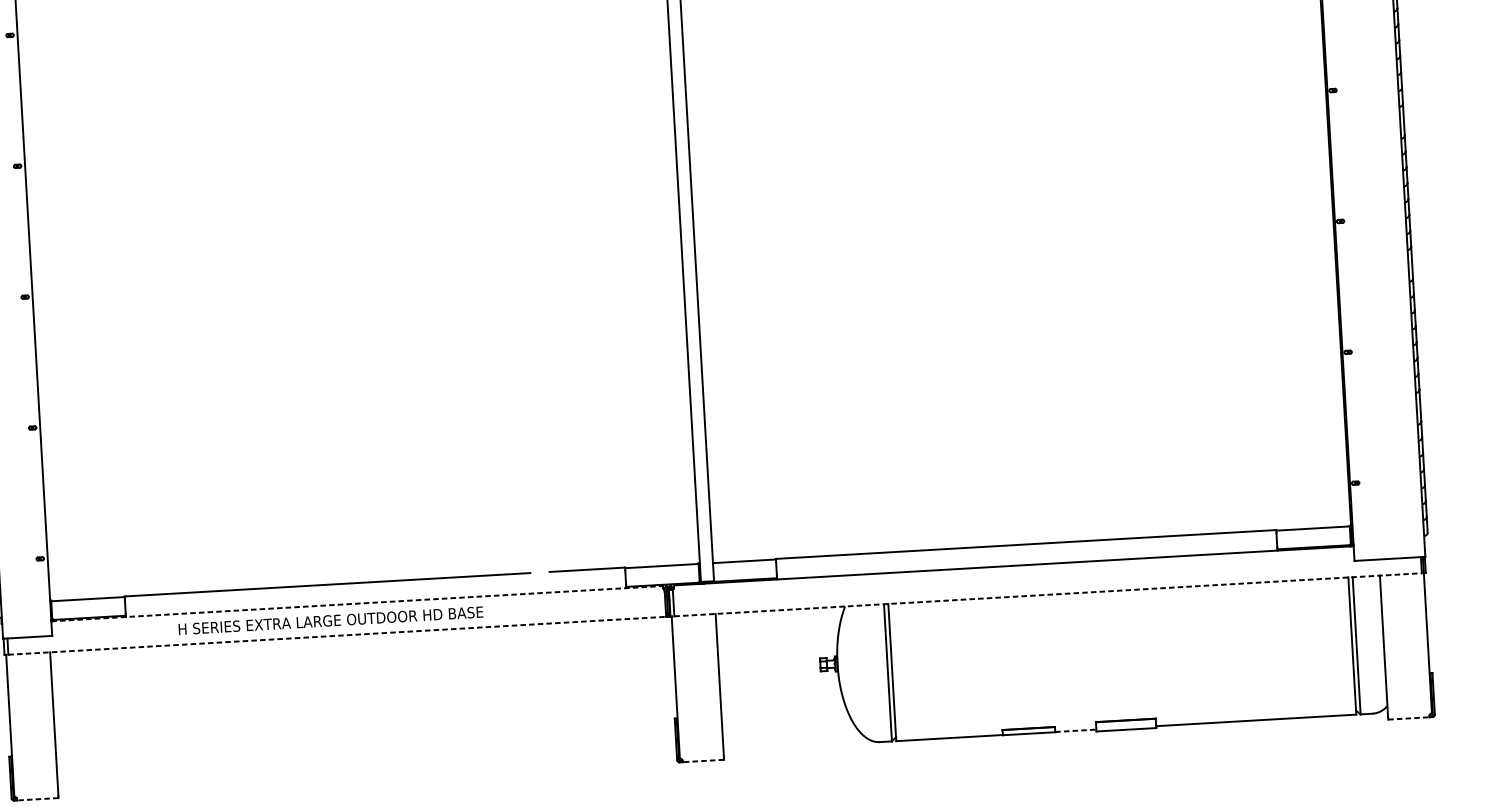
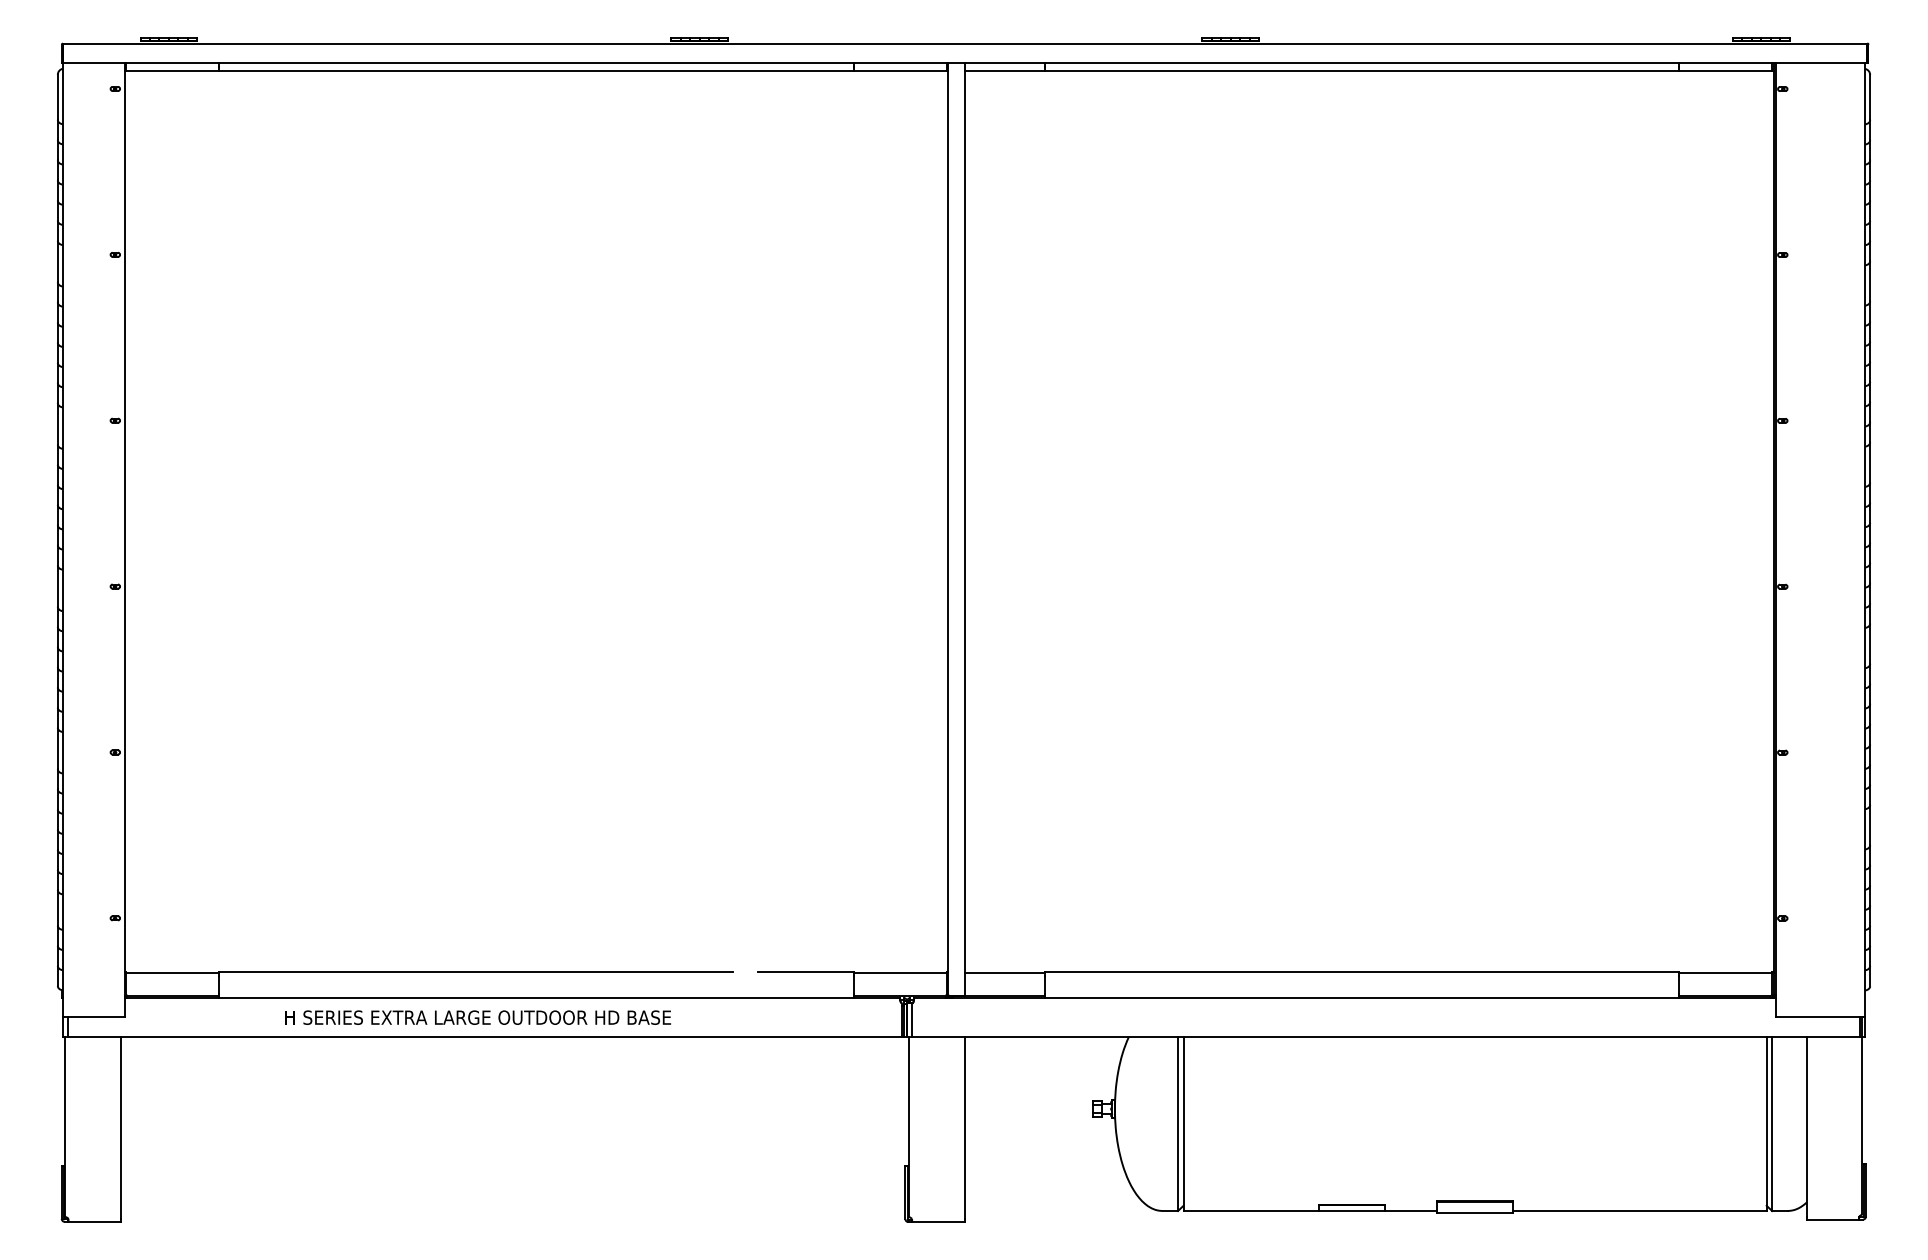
line: (1048, 595) -> (1386, 1037), dashed -> solid
line: (357, 604) -> (512, 998), dashed -> solid
line: (337, 636) -> (485, 1037), dashed -> solid
line: (1409, 718) -> (1833, 1219), dashed -> solid
line: (1076, 731) -> (1411, 1211), dashed -> solid
line: (702, 761) -> (937, 1222), dashed -> solid
line: (37, 798) -> (94, 1221), dashed -> solid

